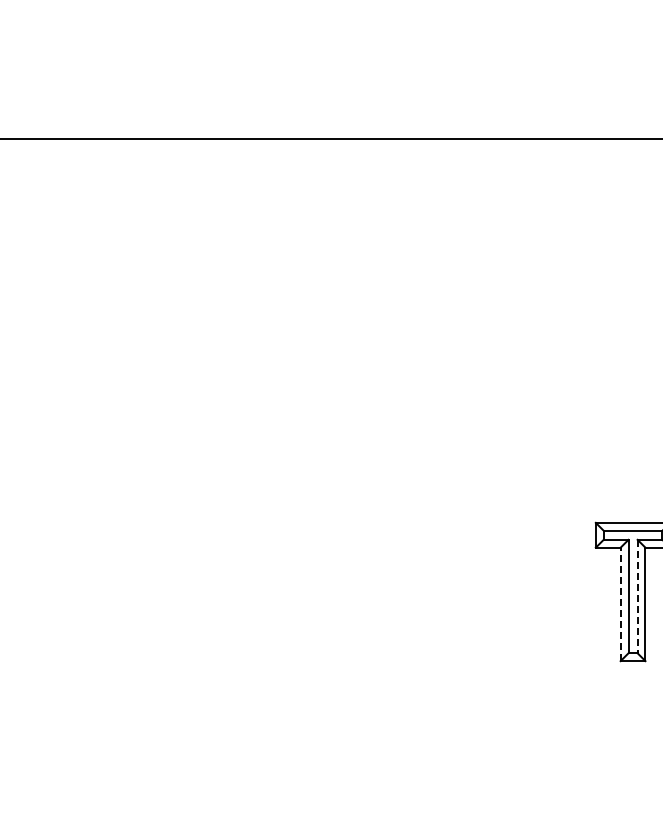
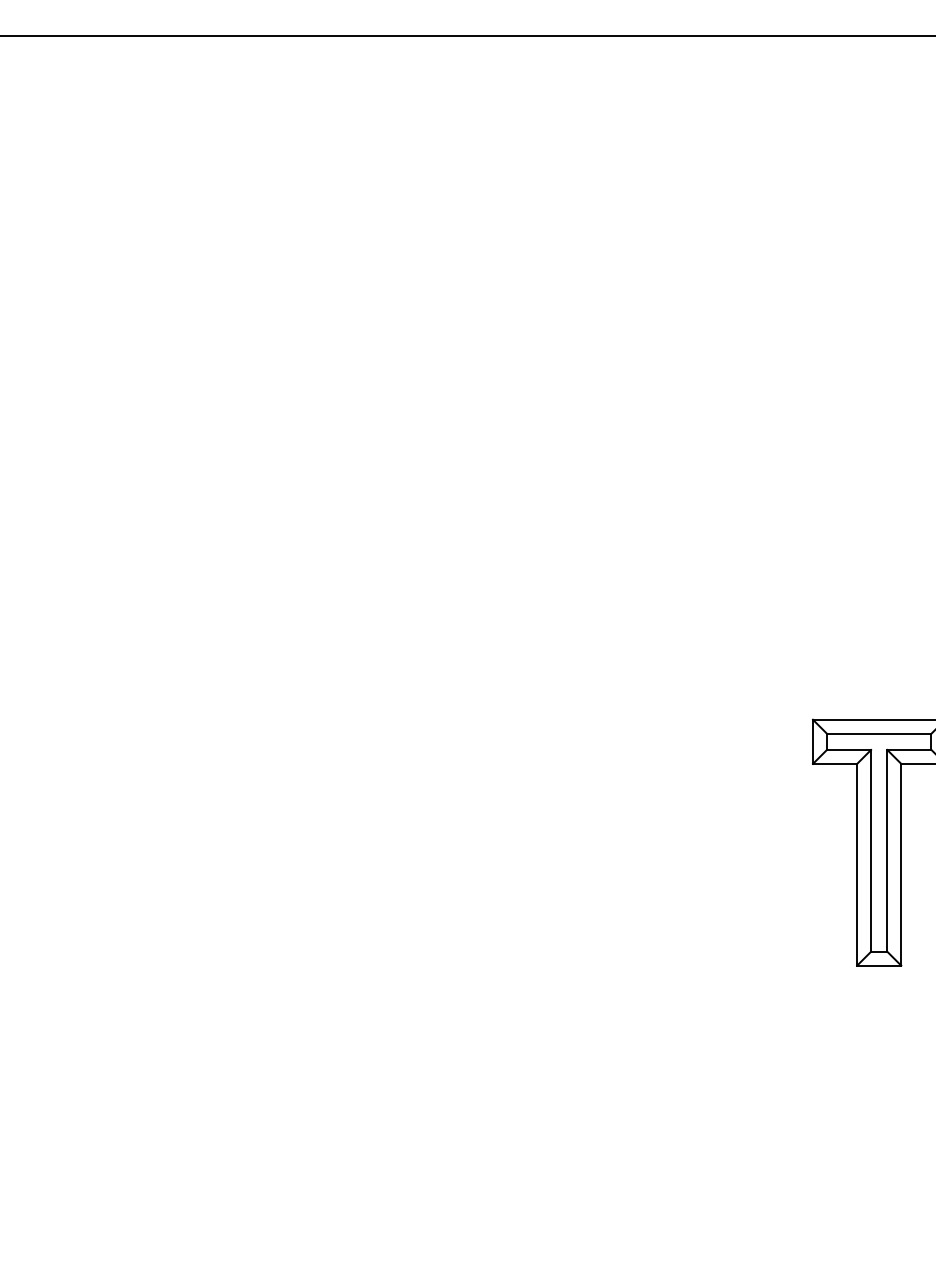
line: (637, 596) -> (887, 850), dashed -> solid
line: (620, 604) -> (856, 864), dashed -> solid

